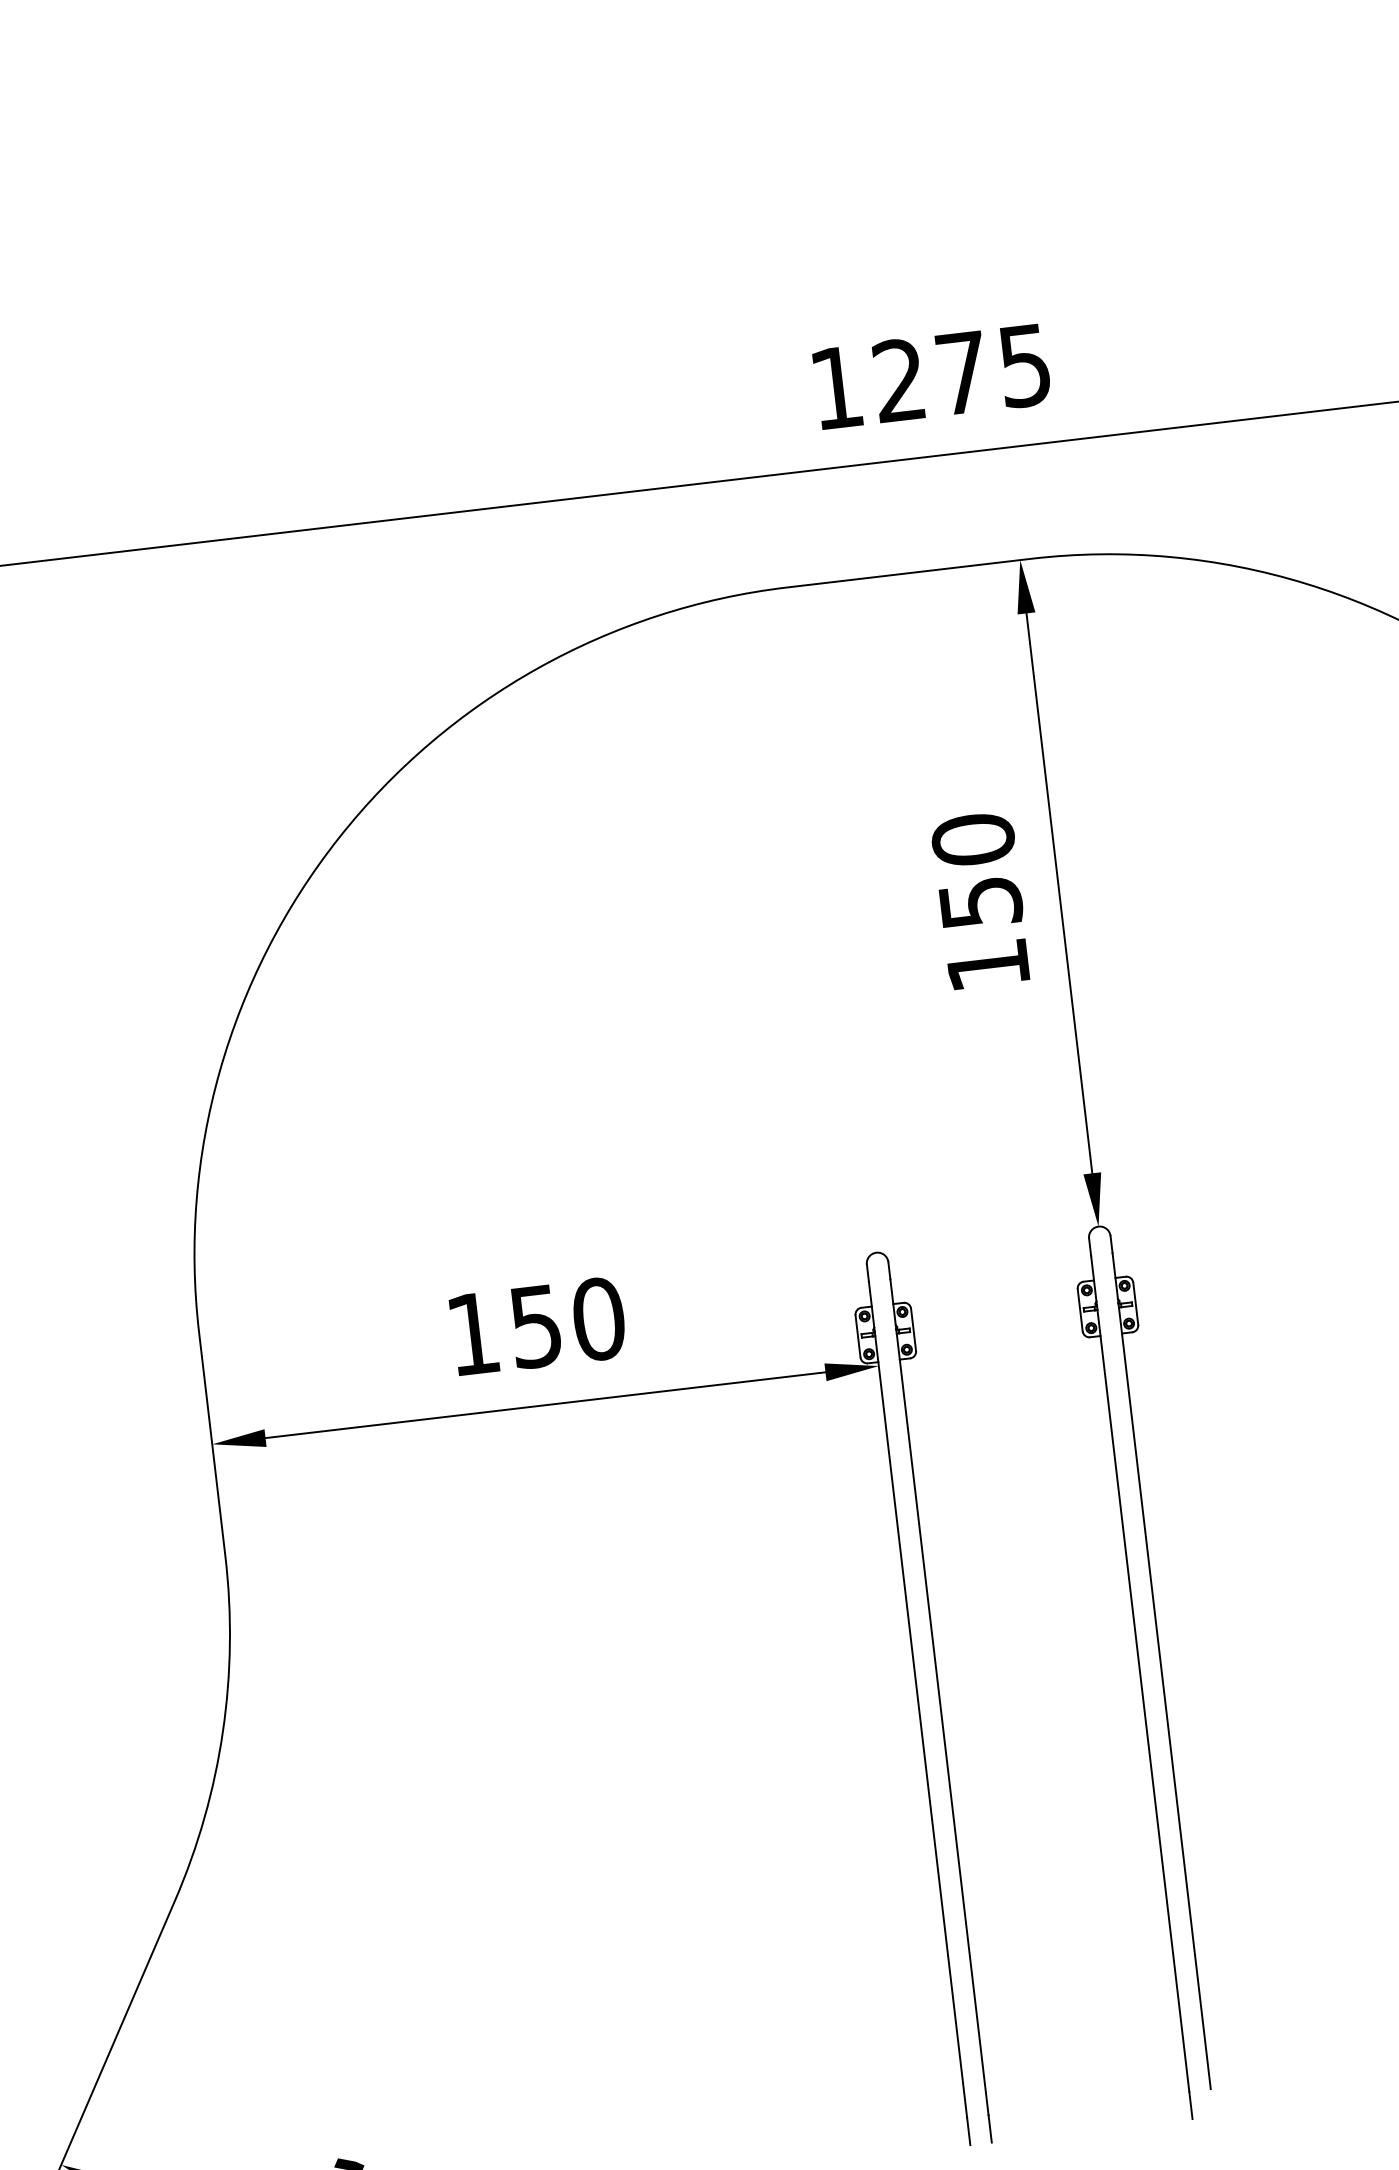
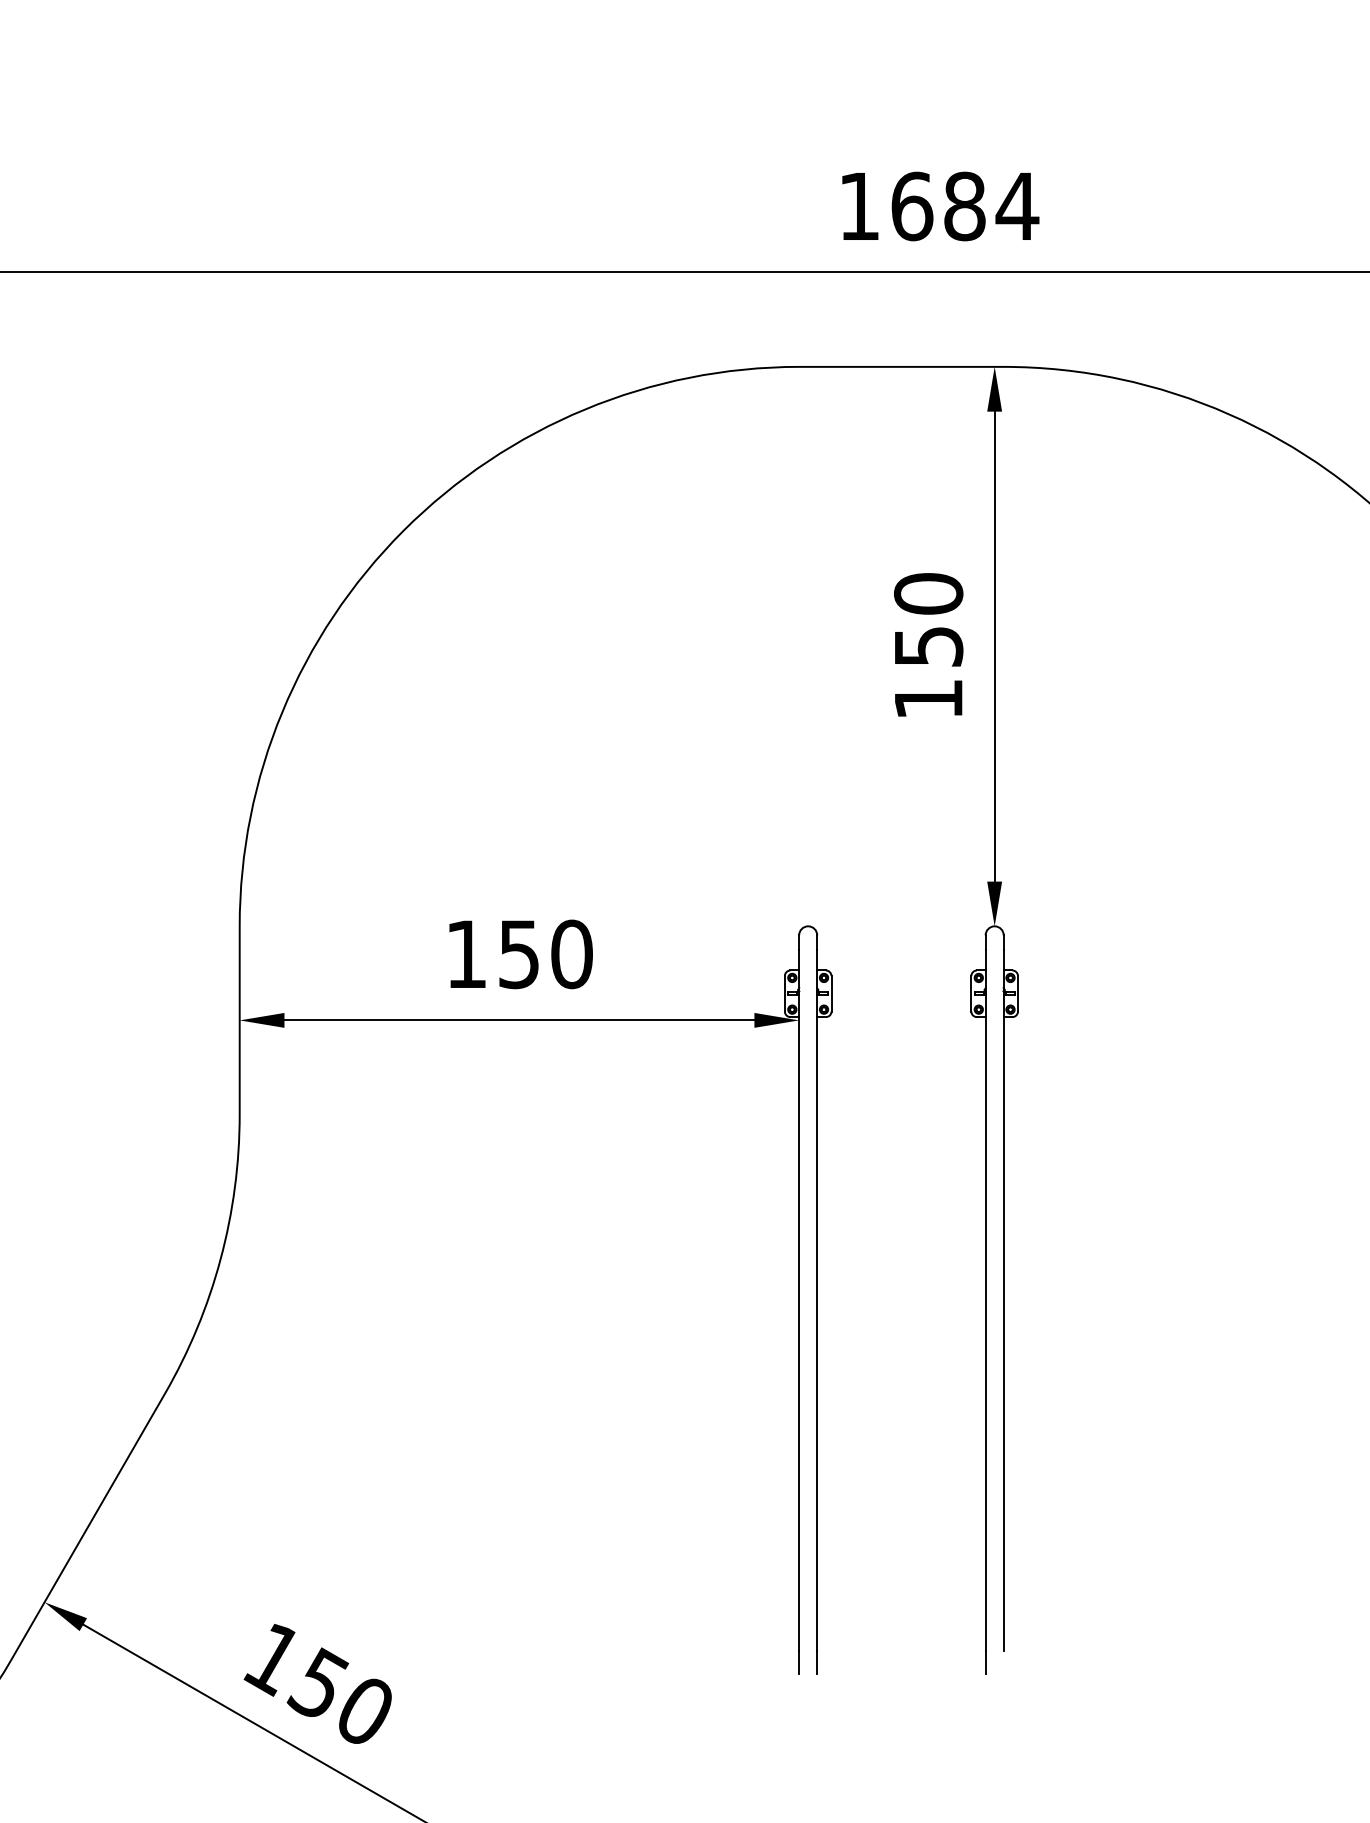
text: (963, 373) -> (965, 206), 1275 -> 1684

